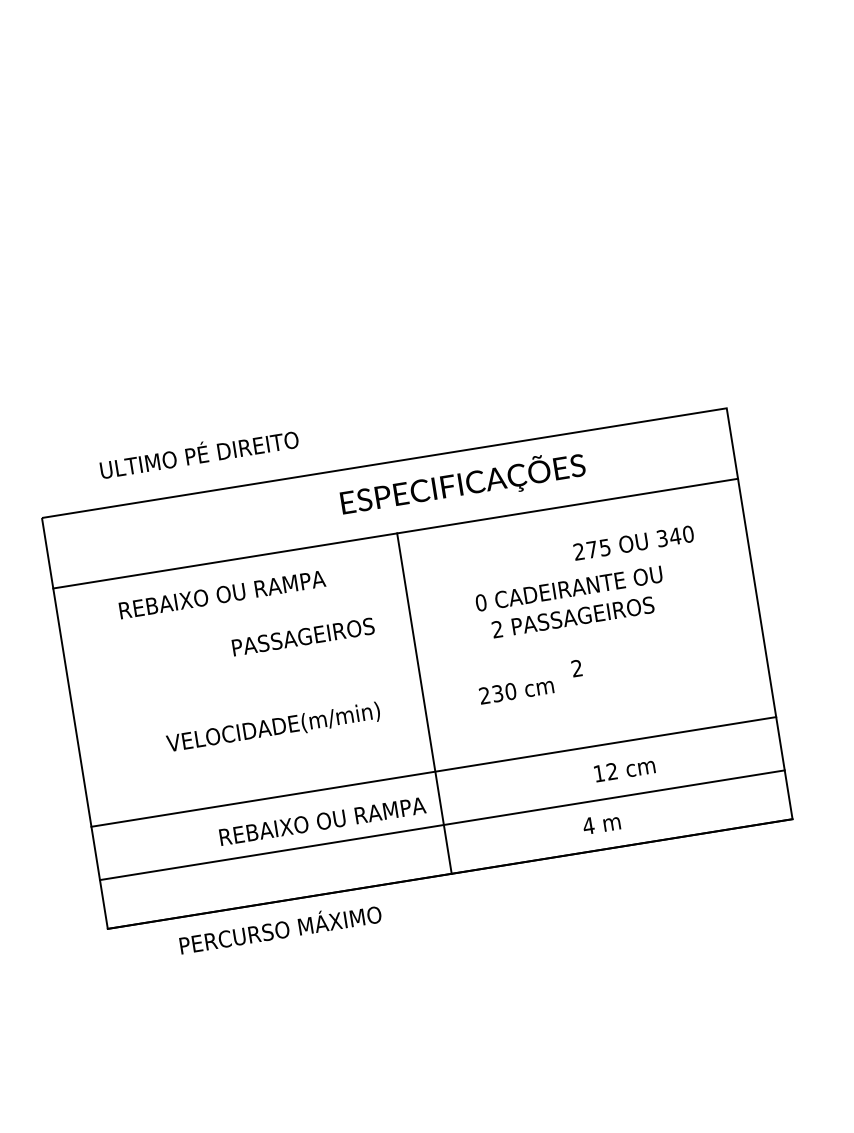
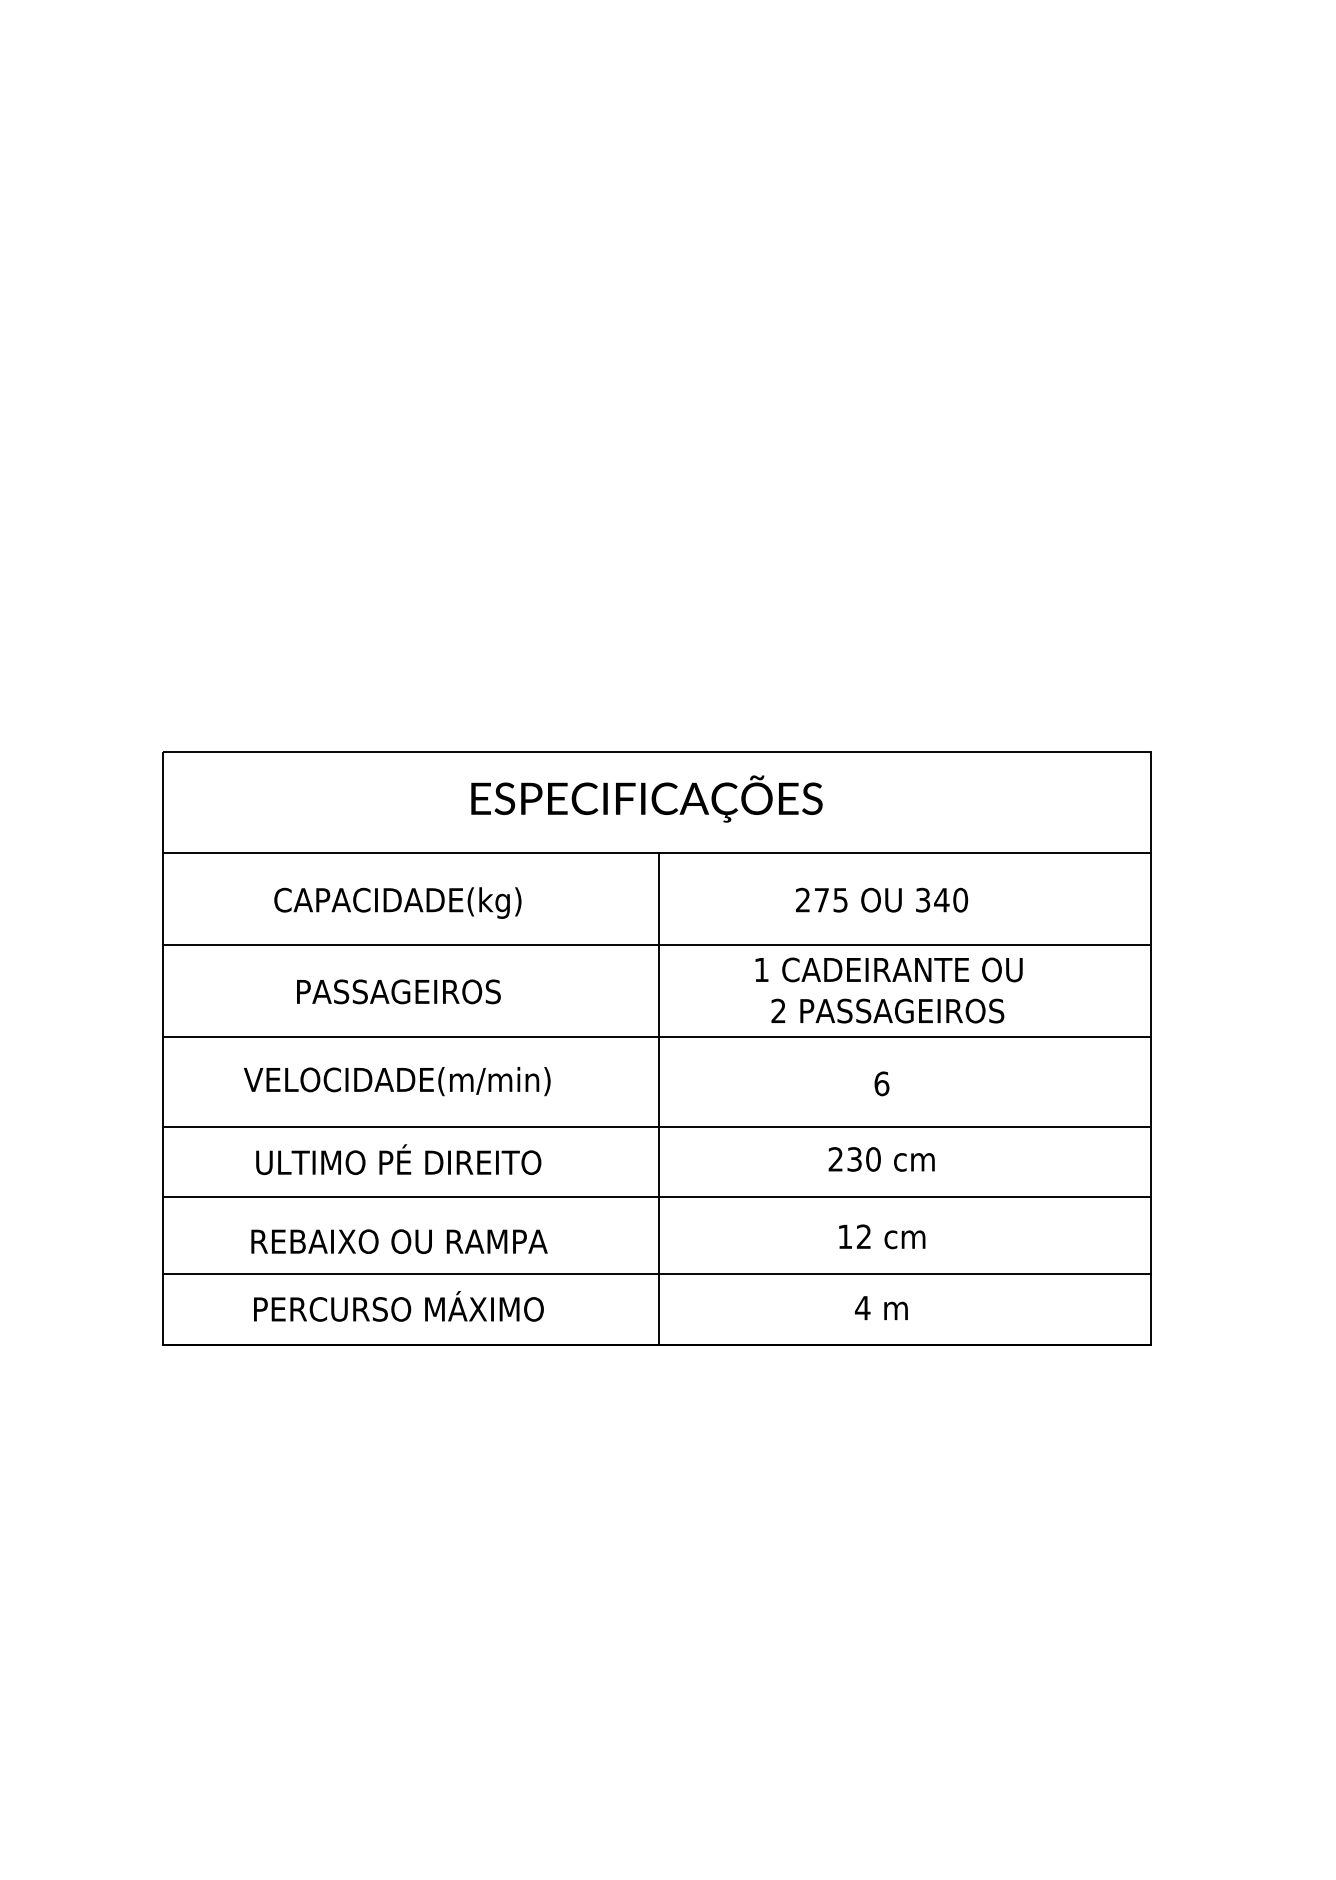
text: (199, 452) -> (398, 1159), moved
text: (462, 483) -> (646, 798), moved
text: (634, 542) -> (882, 899), moved
text: (222, 596) -> (399, 902), REBAIXO OU RAMPA -> CAPACIDADE(kg)
line: (405, 596) -> (656, 944), added
text: (481, 602) -> (761, 969), 0 -> 1
text: (303, 636) -> (398, 991), moved
line: (415, 660) -> (656, 1036), added
text: (576, 668) -> (881, 1083), 2 -> 6
text: (516, 690) -> (881, 1159), moved
line: (425, 723) -> (656, 1126), added
text: (273, 728) -> (397, 1081), moved
text: (624, 769) -> (882, 1236), moved
text: (322, 821) -> (399, 1241), moved
text: (280, 928) -> (398, 1306), moved

